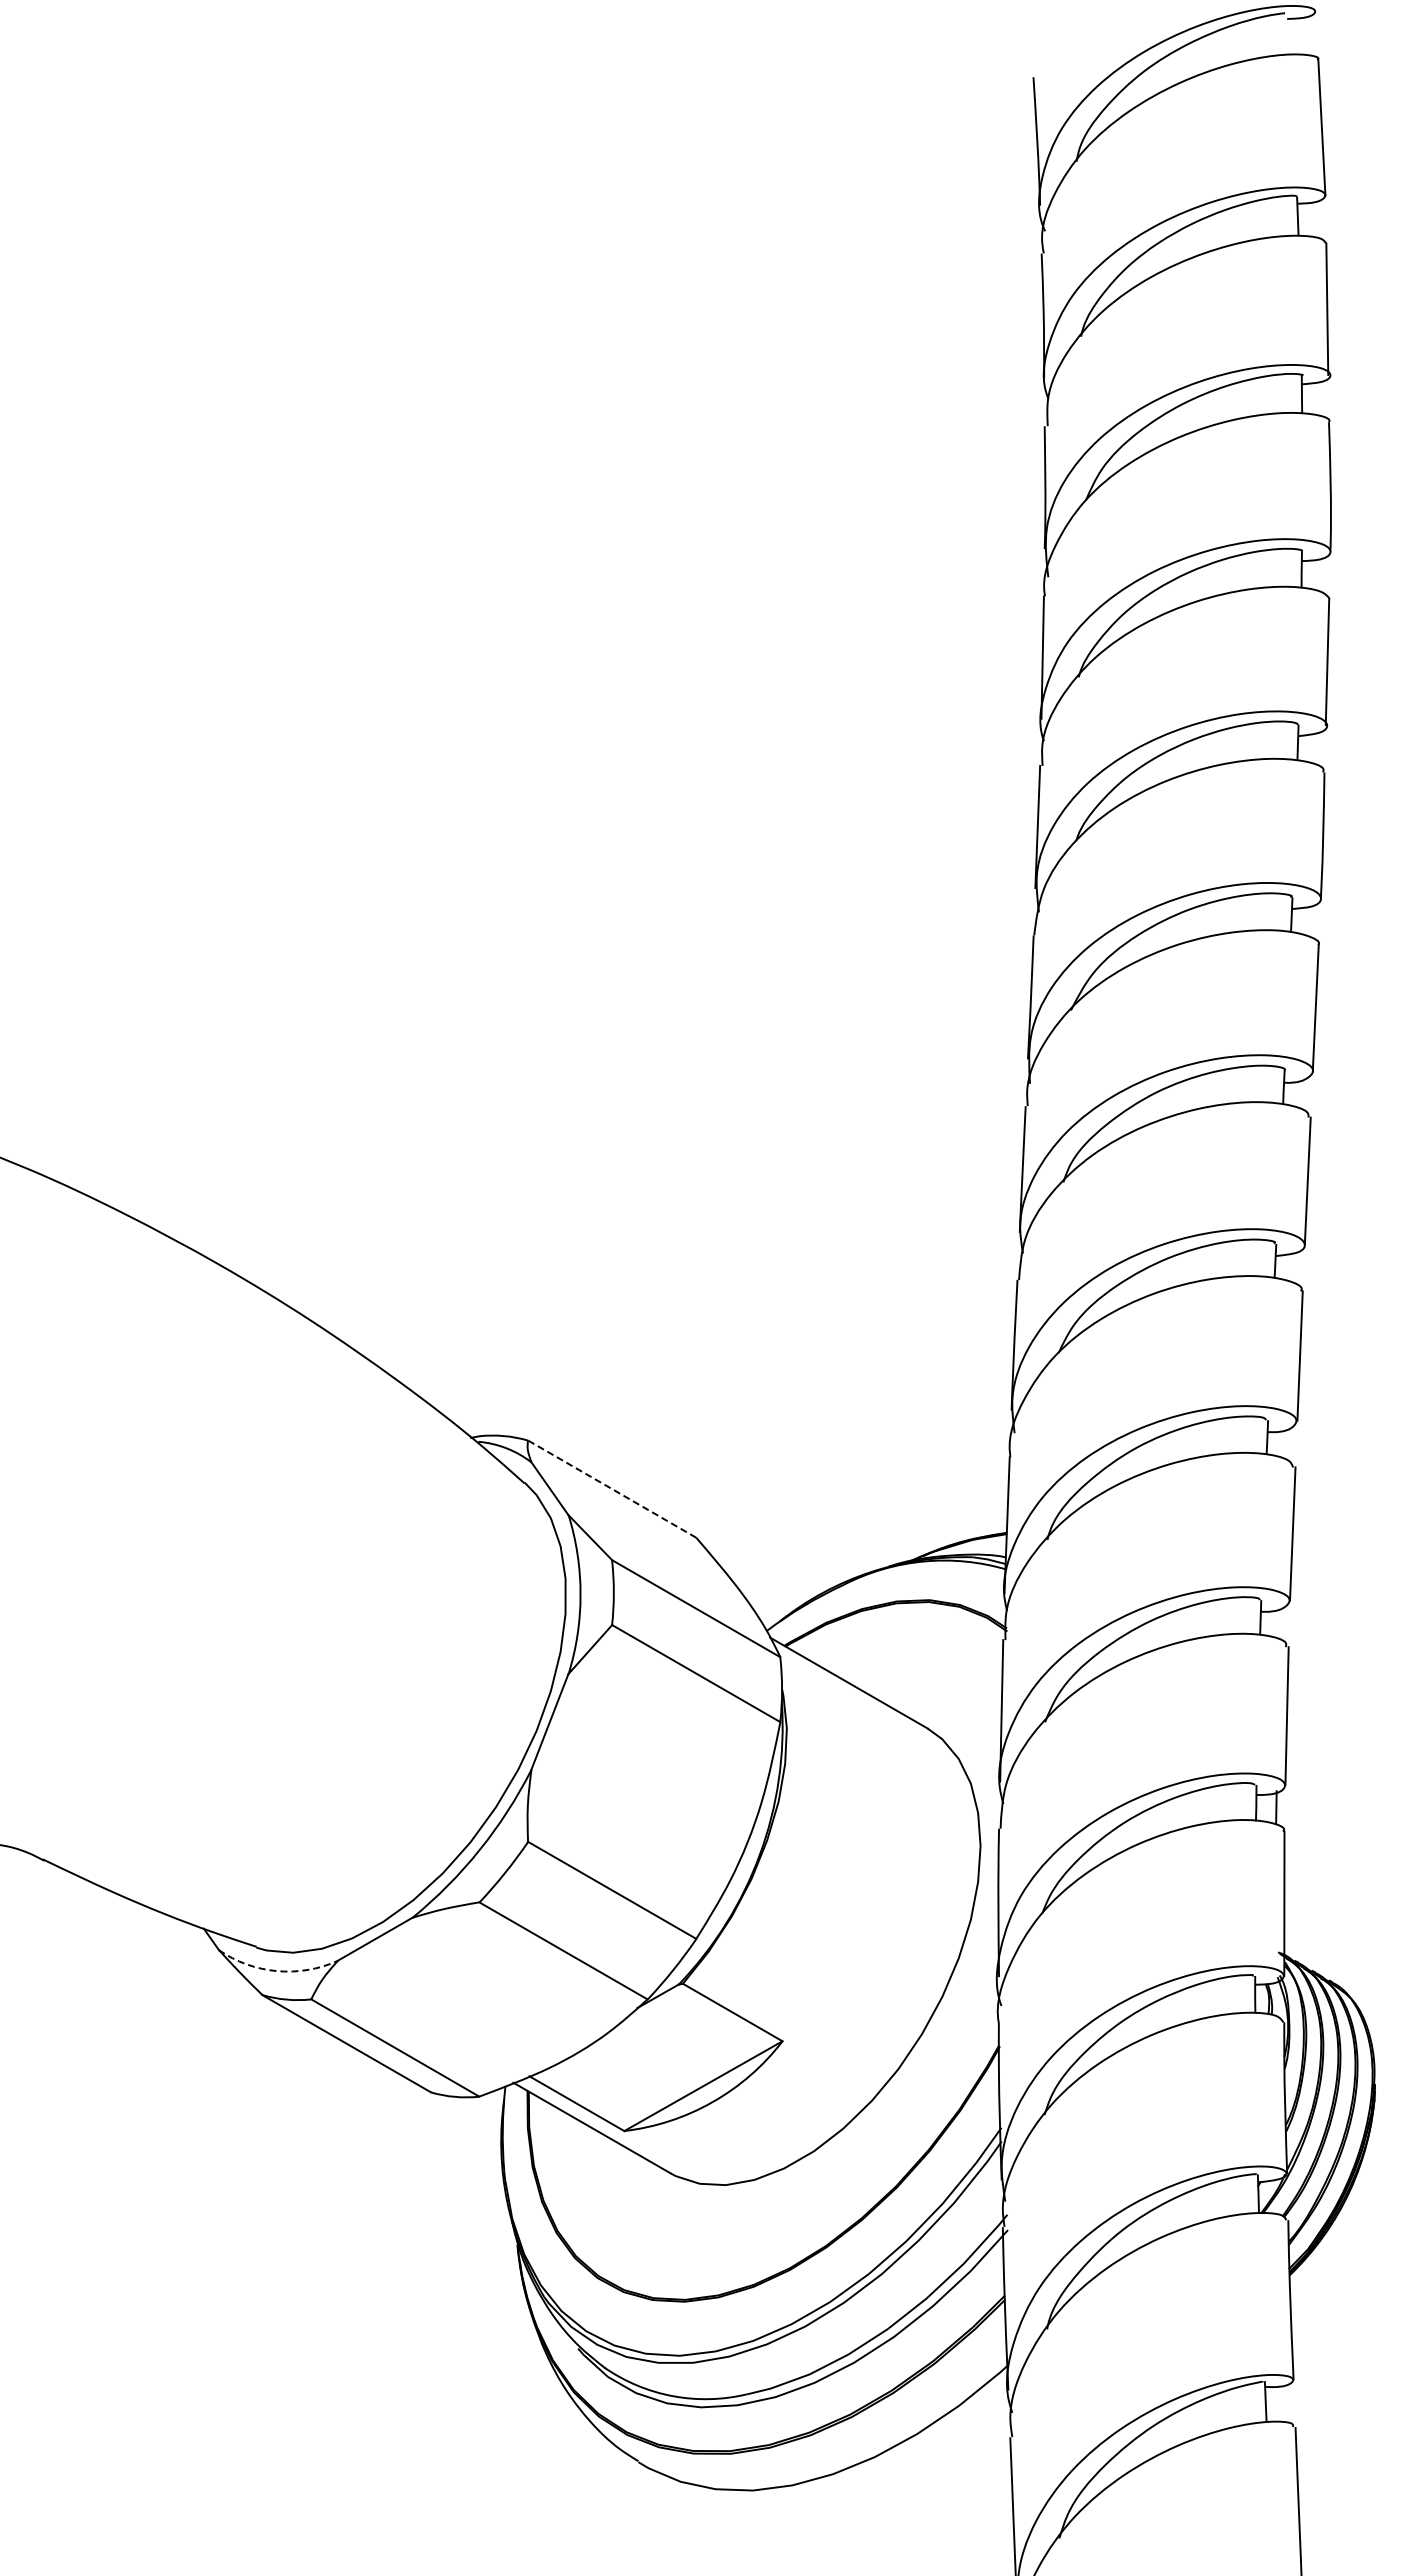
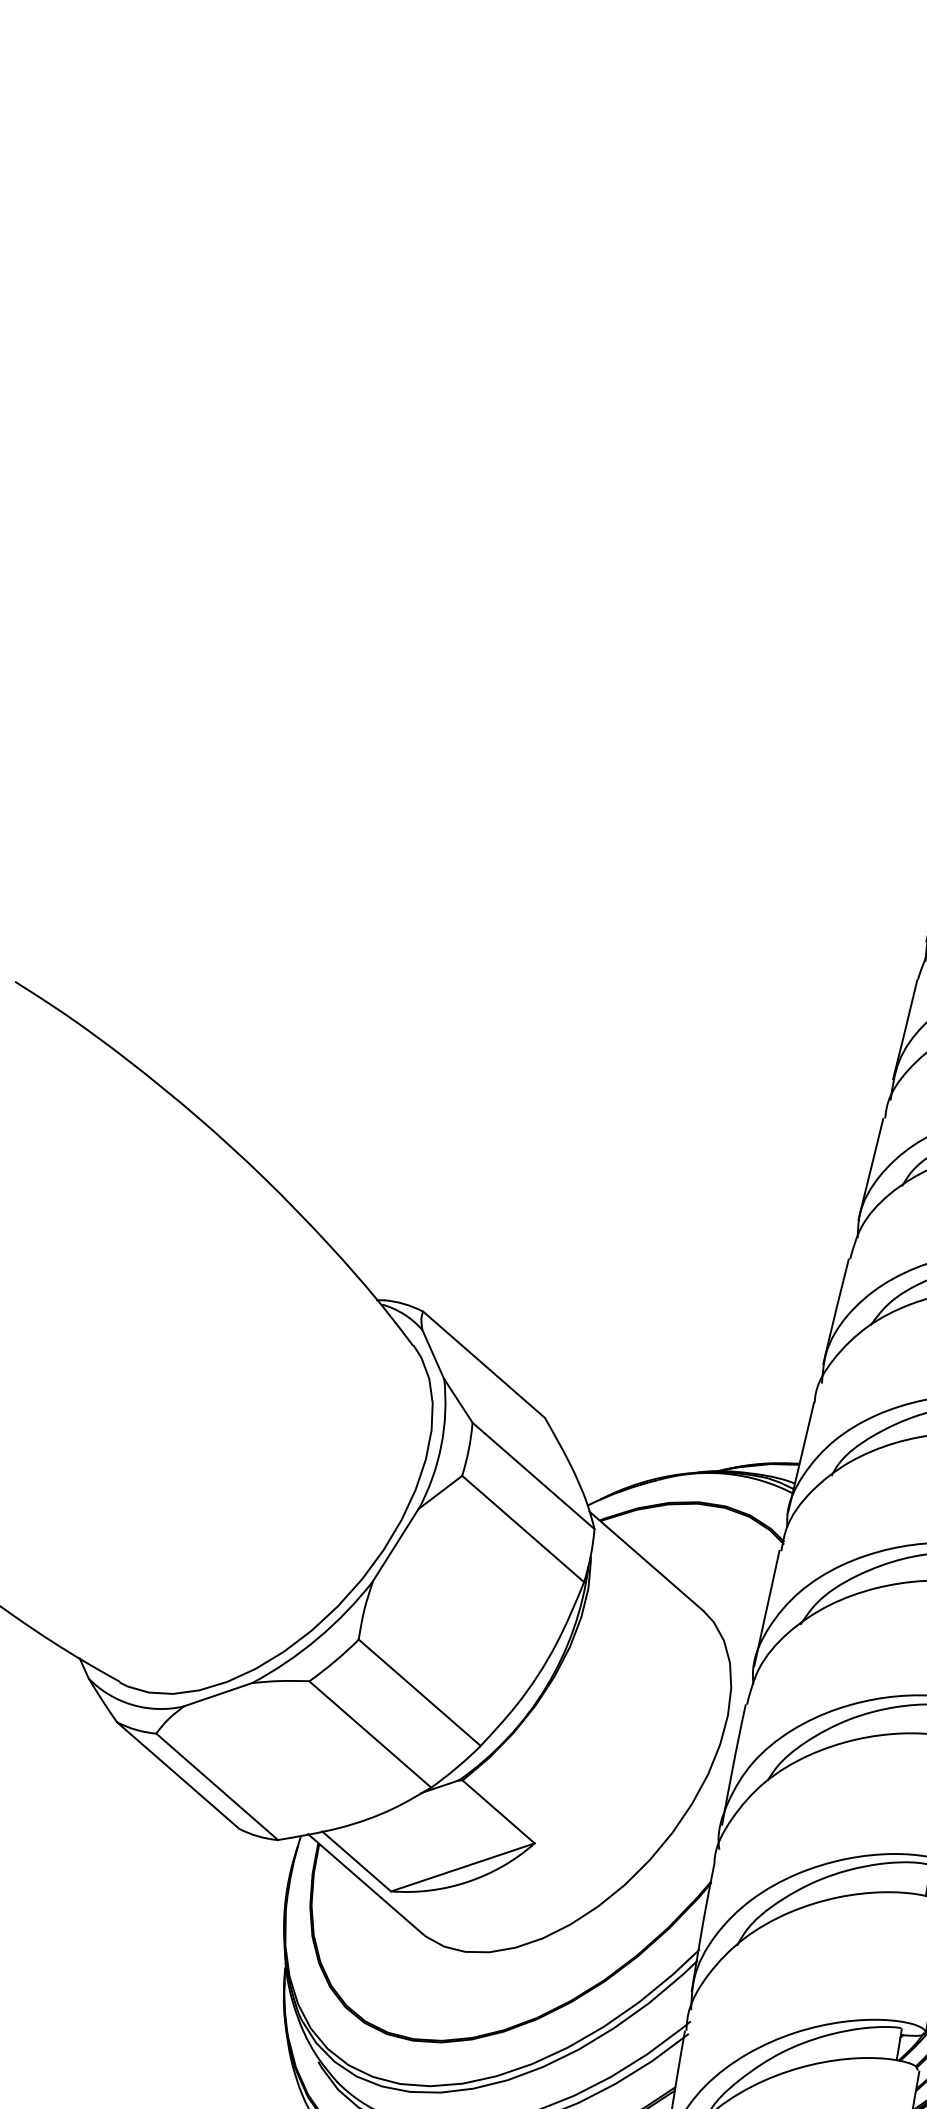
line: (611, 1488) -> (483, 1364), dashed -> solid
arc: (277, 1971) -> (133, 1705), dashed -> solid

